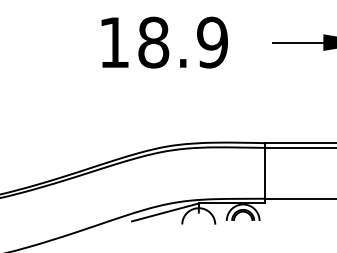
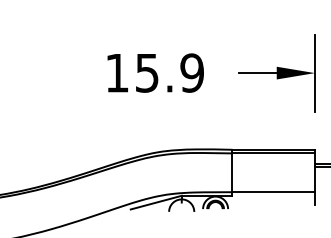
text: (153, 41) -> (147, 72), 18.9 -> 15.9

